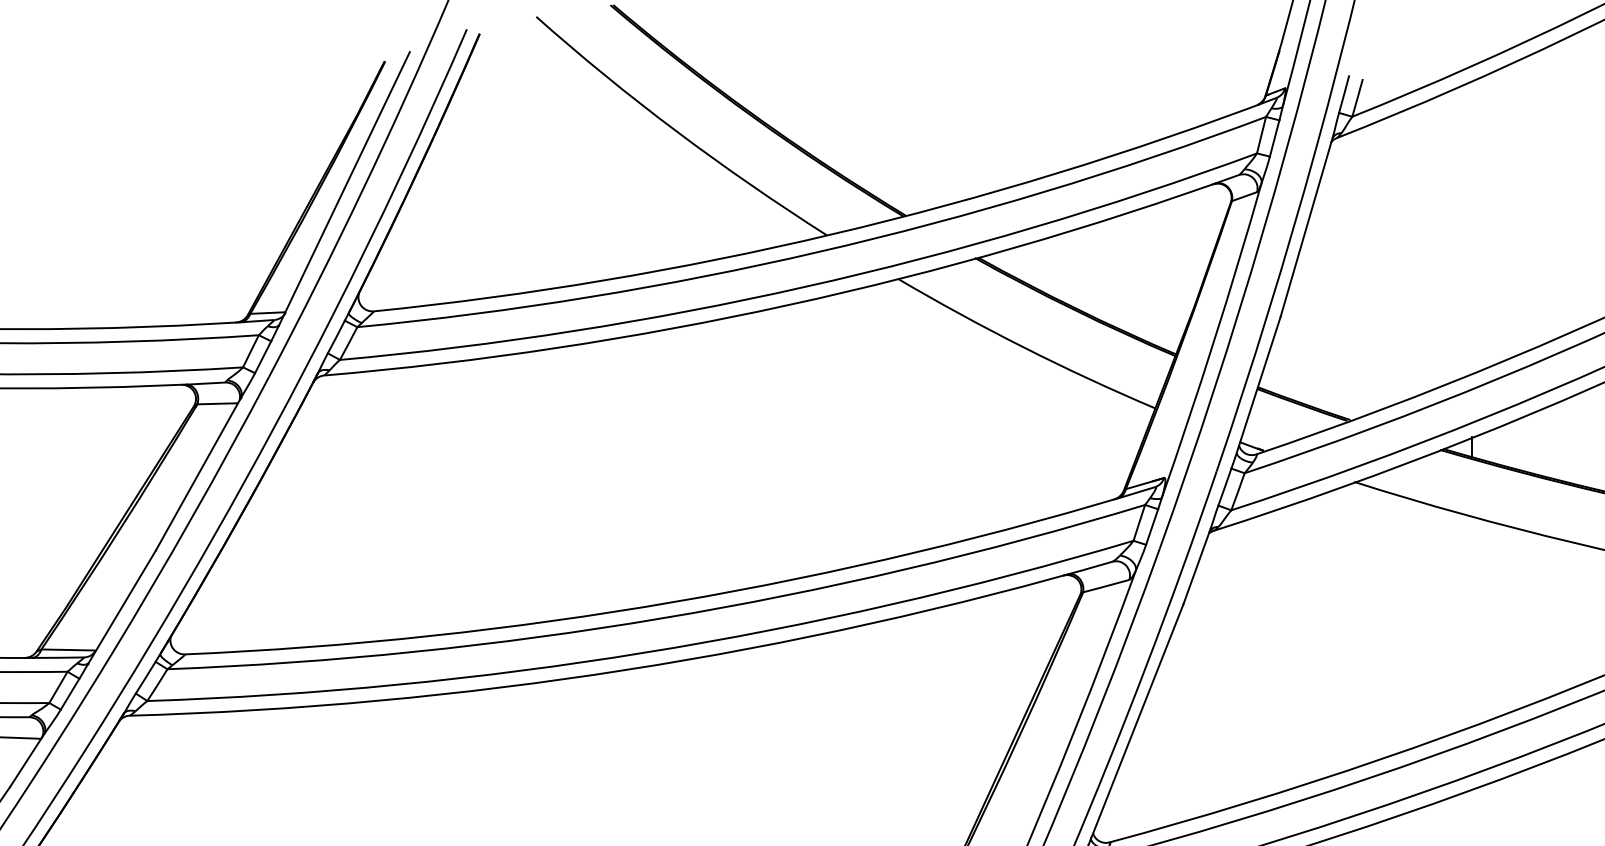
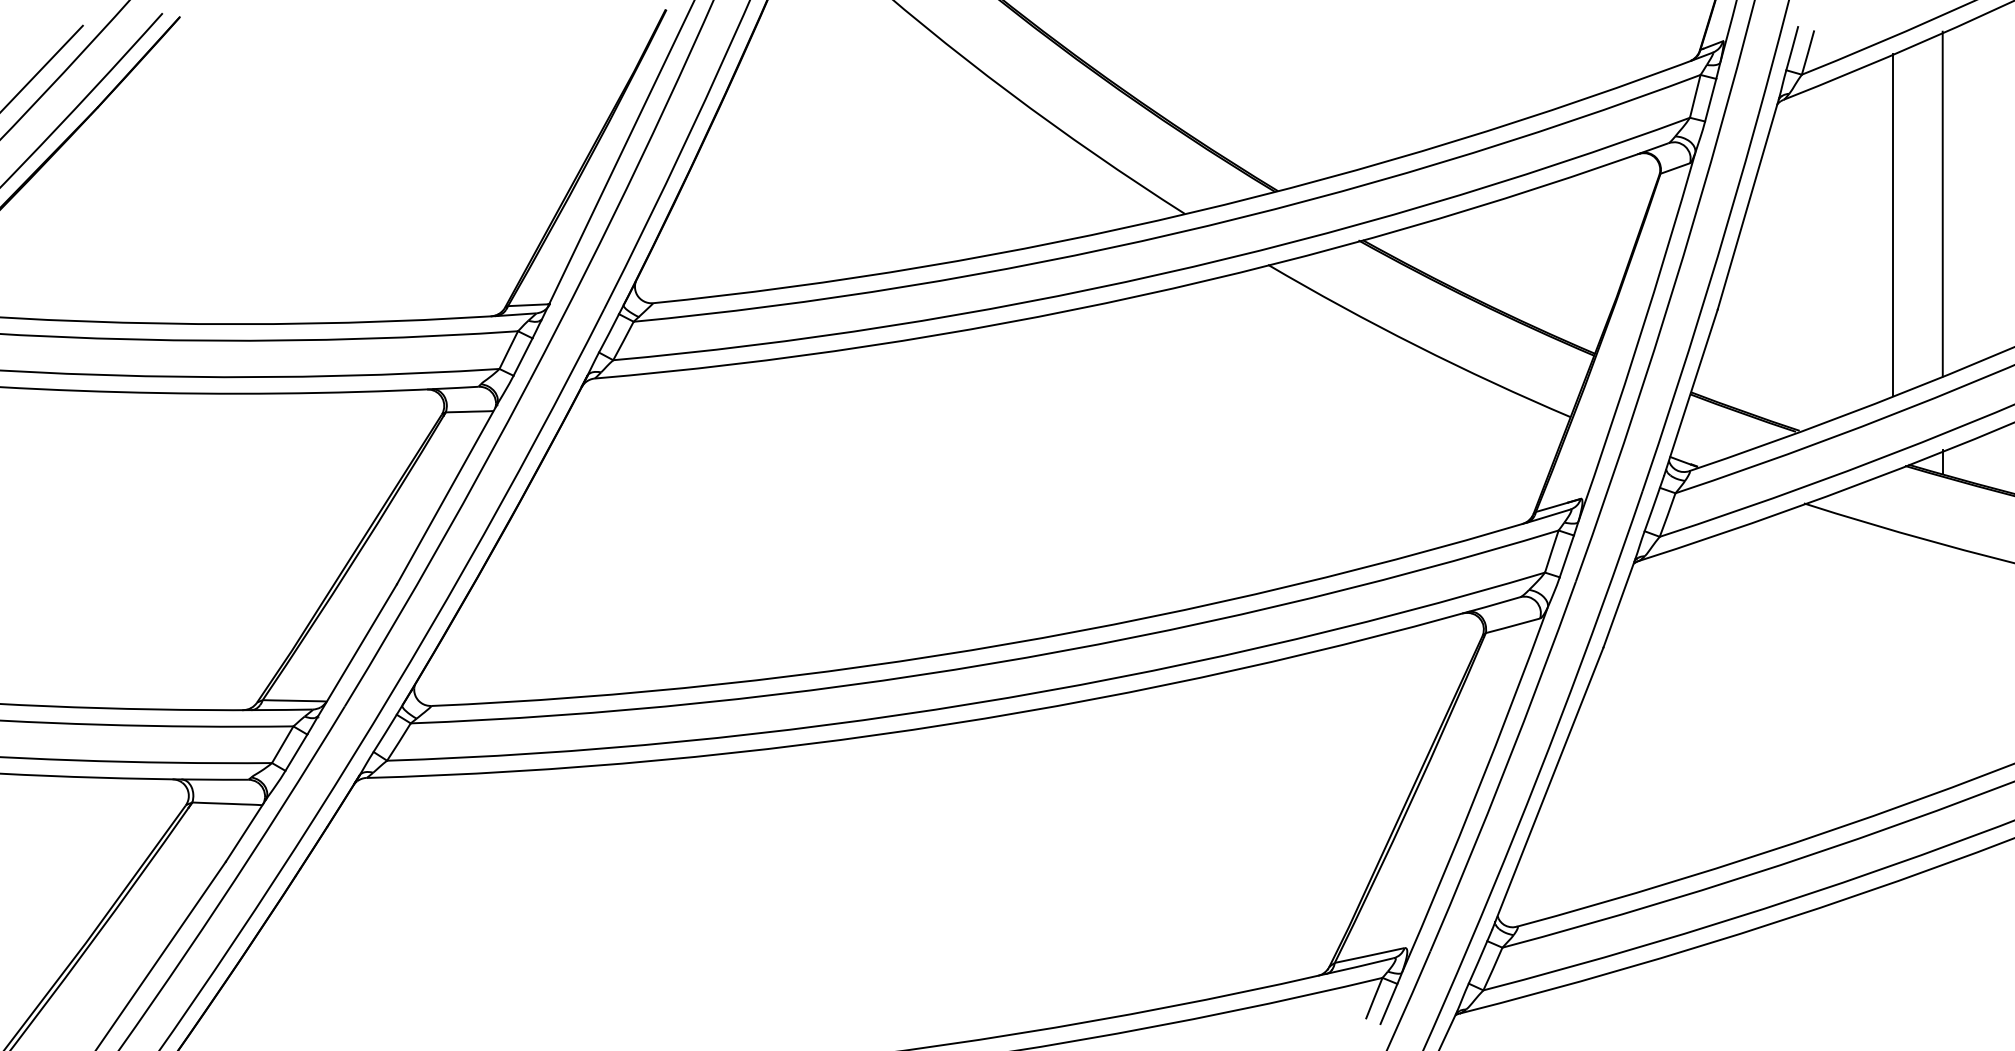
line: (1472, 226) -> (1942, 203), added
line: (1430, 244) -> (1893, 224), added

